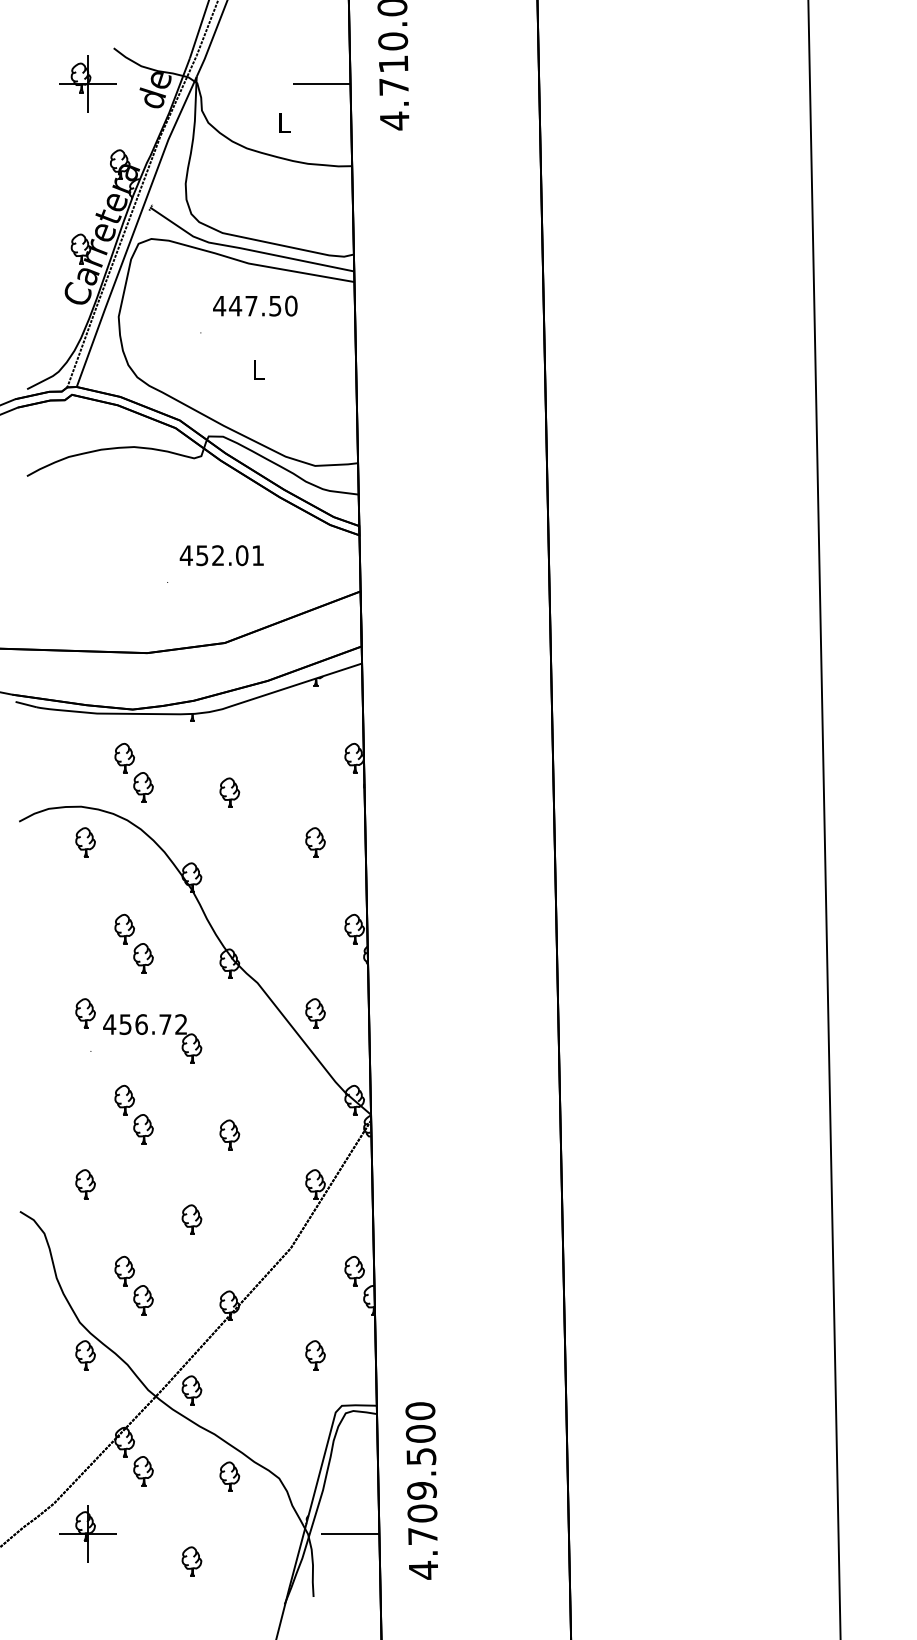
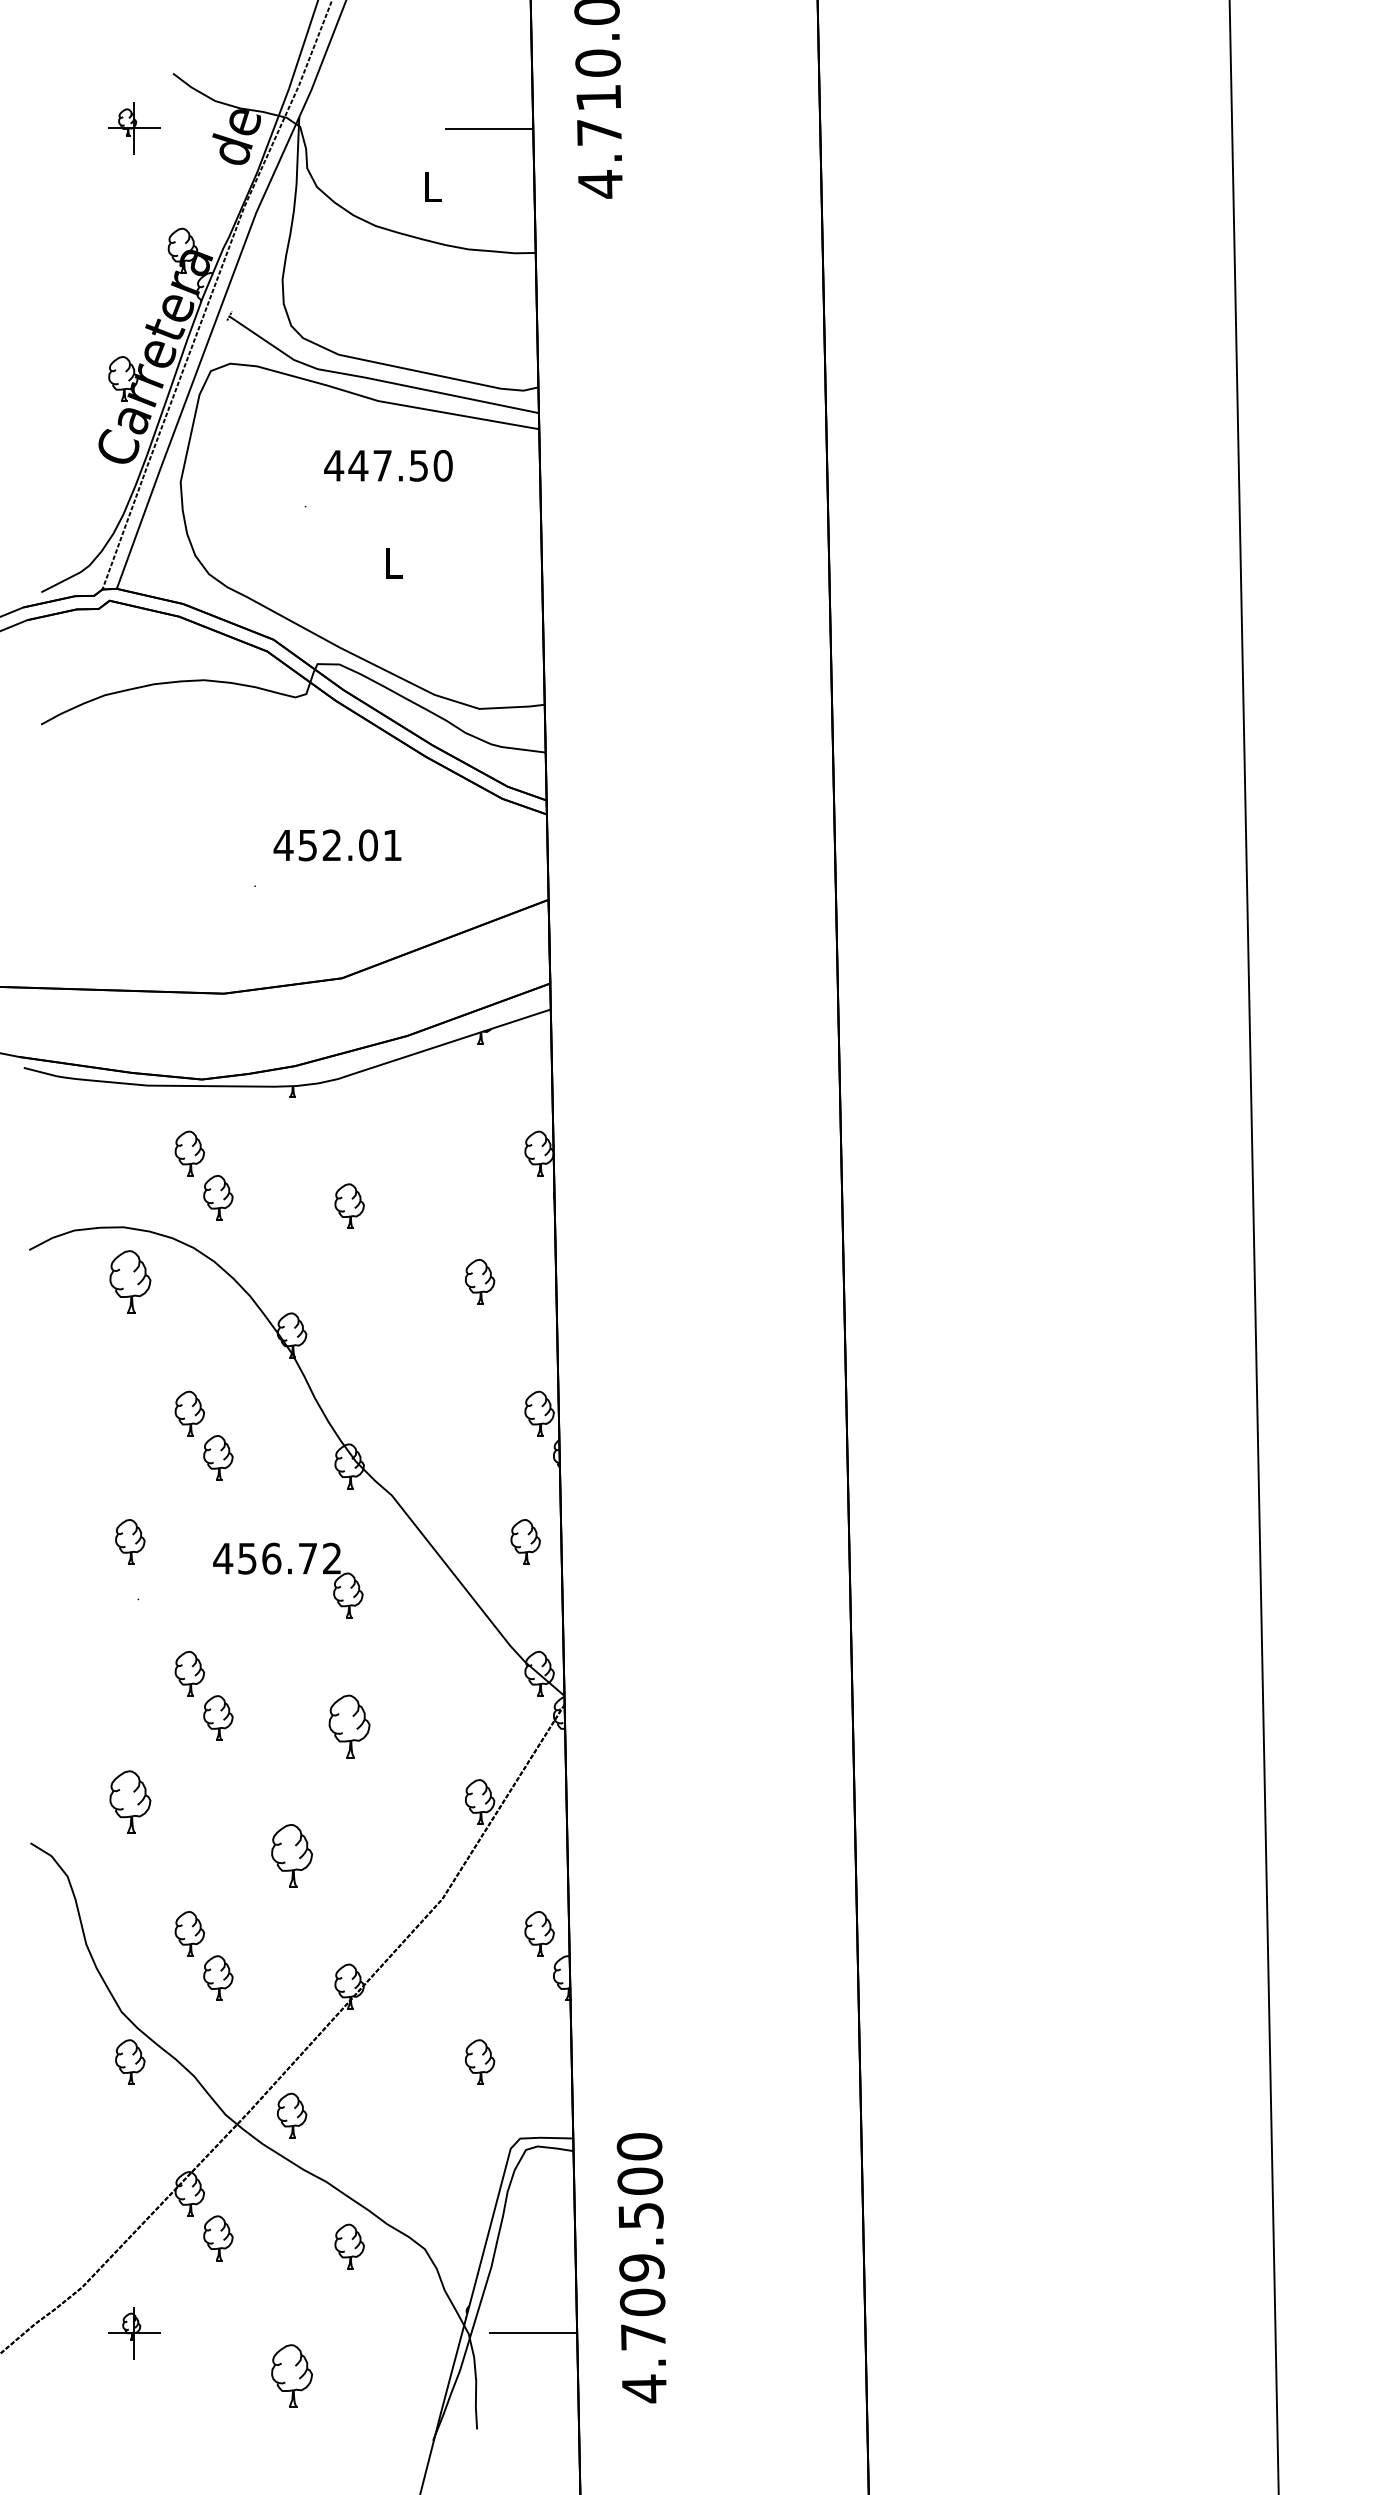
part: (87, 83) -> (133, 127), size x0.6
part: (85, 842) -> (130, 1281), size x1.4
part: (315, 1013) -> (525, 1541), moved
part: (152, 1038) -> (288, 1579), moved
part: (229, 1134) -> (349, 1725), size x1.4
part: (85, 1184) -> (130, 1801), size x1.4
part: (191, 1219) -> (291, 1855), size x1.4
part: (87, 1533) -> (133, 2332), size x0.6
part: (191, 1561) -> (291, 2375), size x1.4

